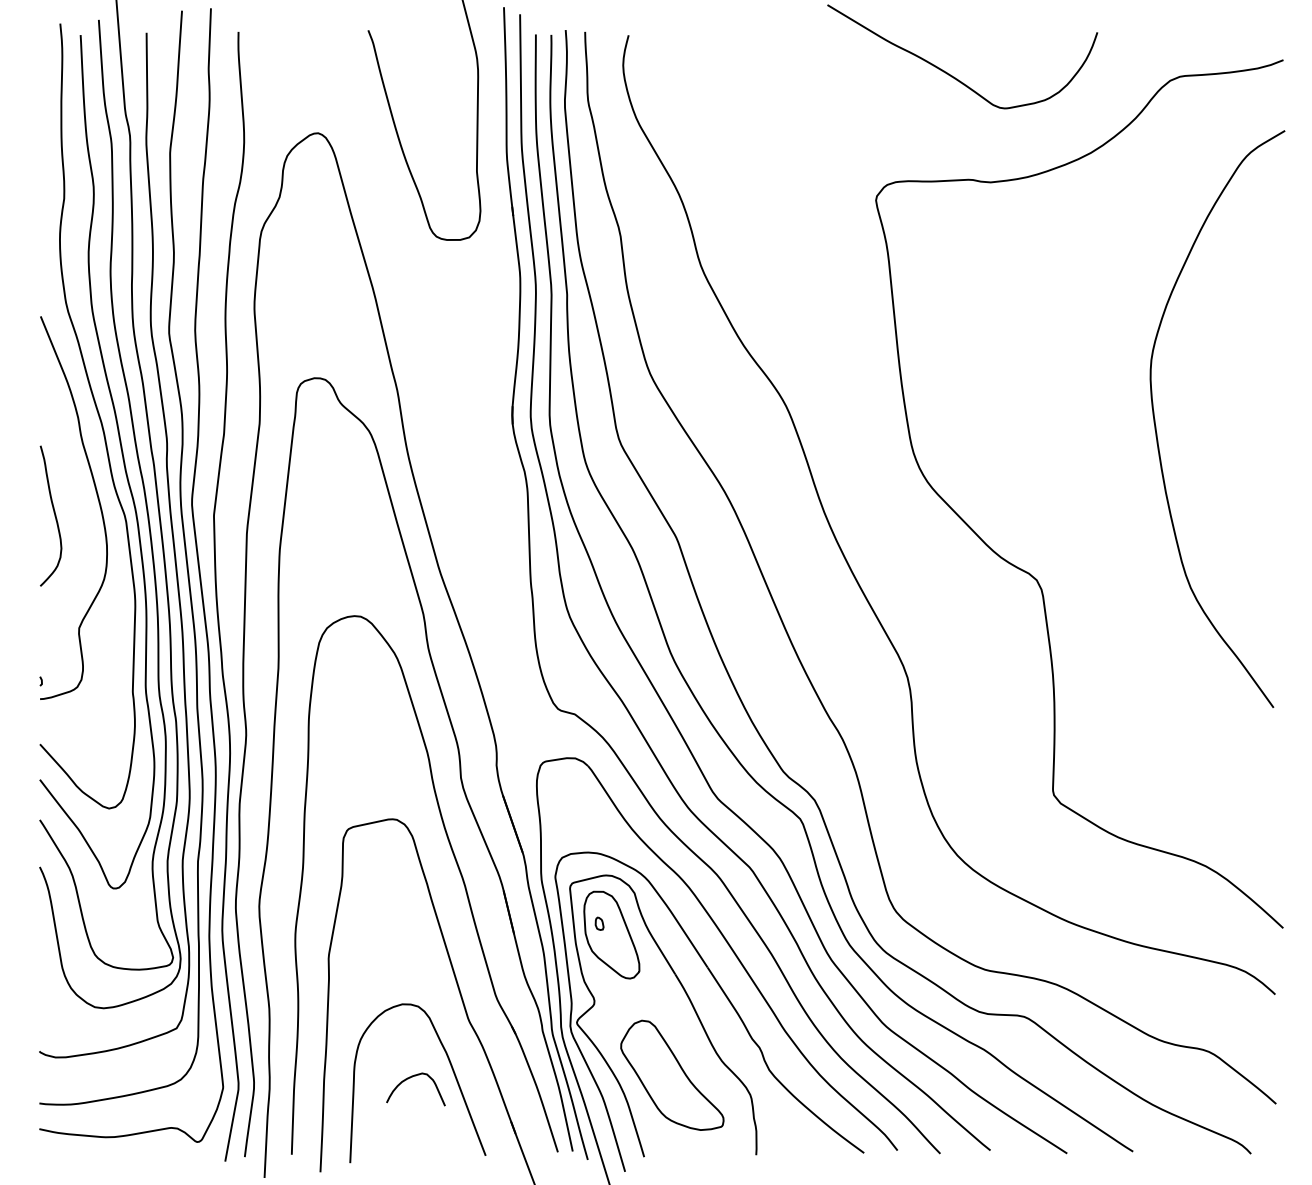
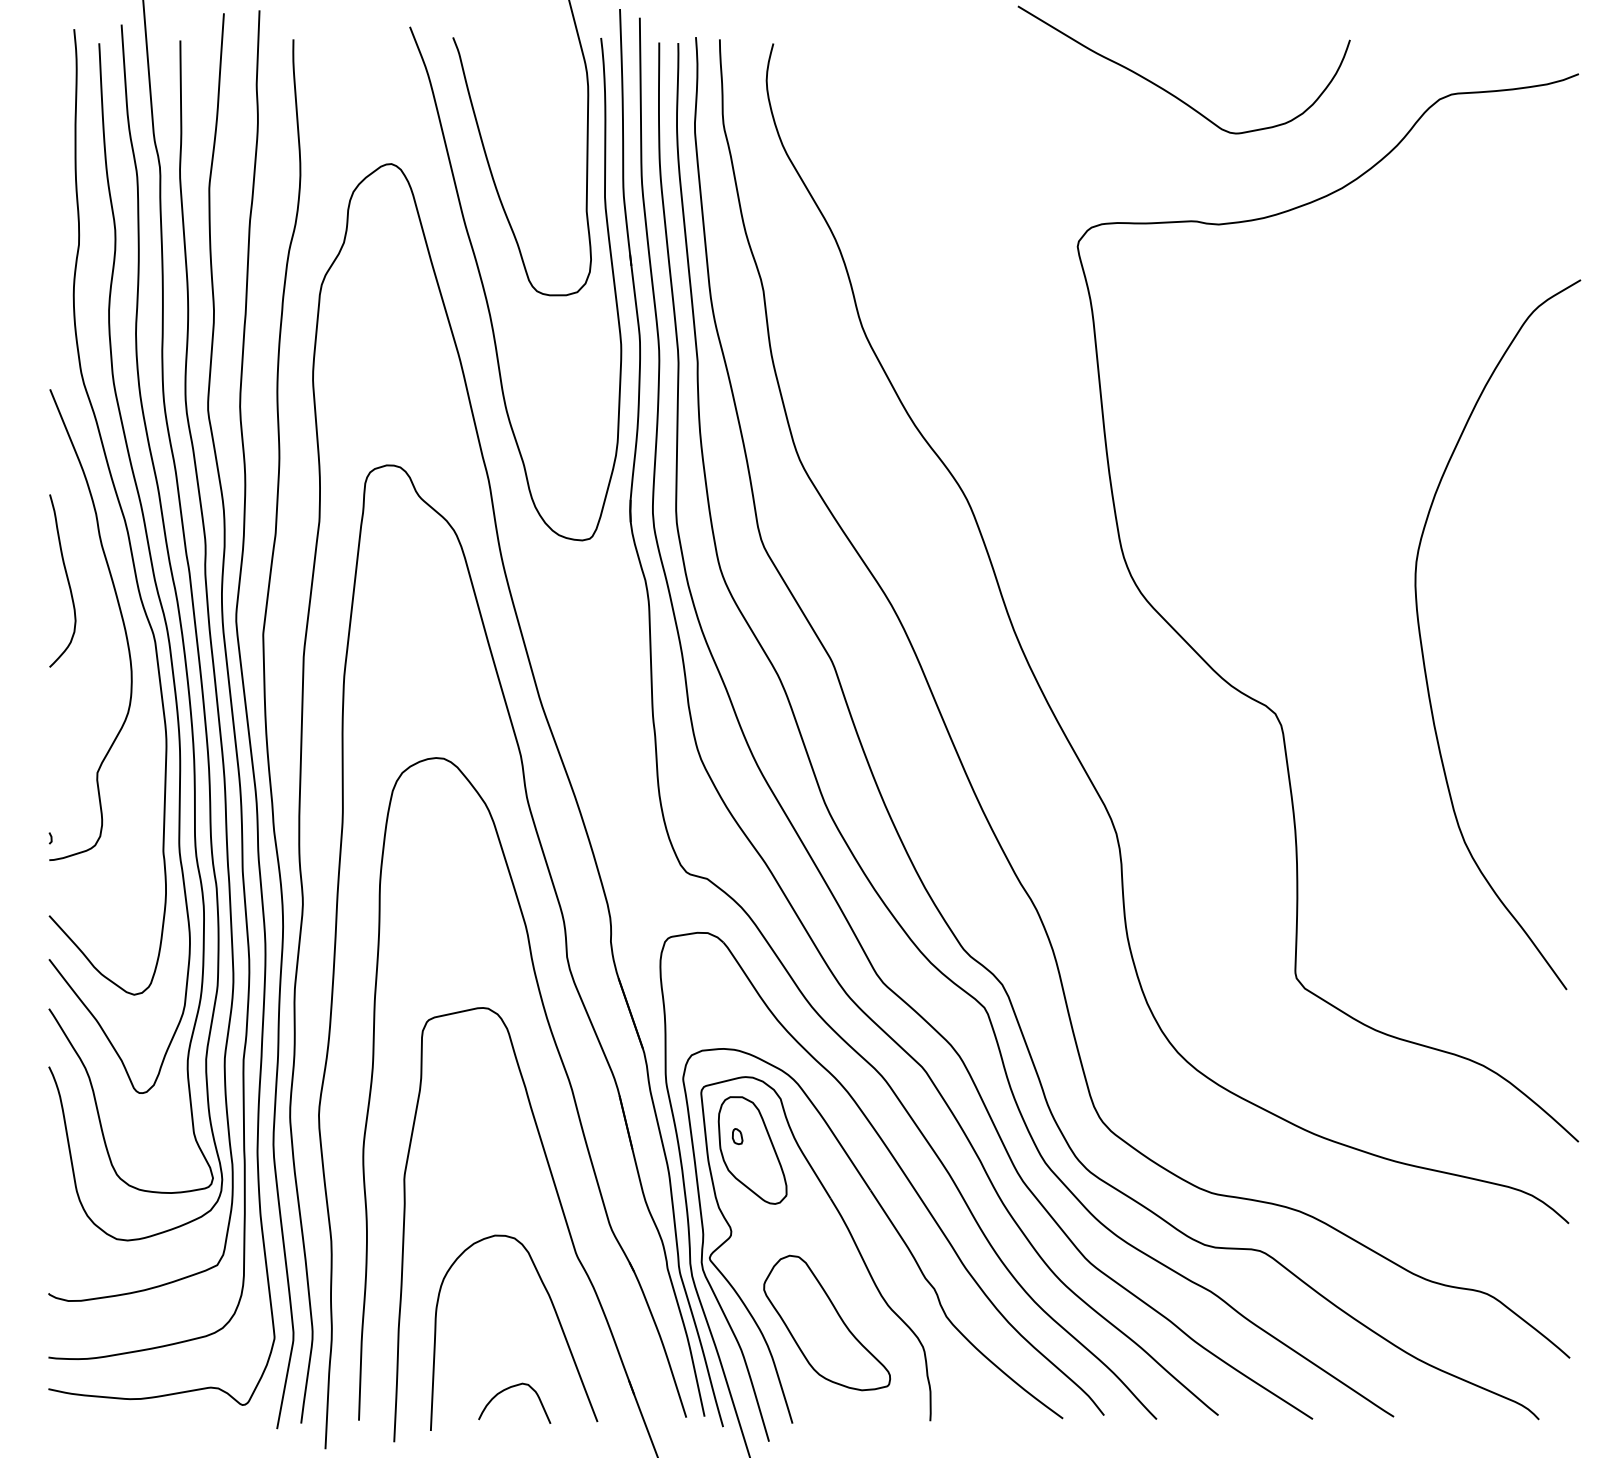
curve: (395, 239) -> (486, 294), added
curve: (1156, 427) -> (1422, 644), moved
curve: (54, 514) -> (66, 578), moved
curve: (410, 1078) -> (508, 1389), moved

